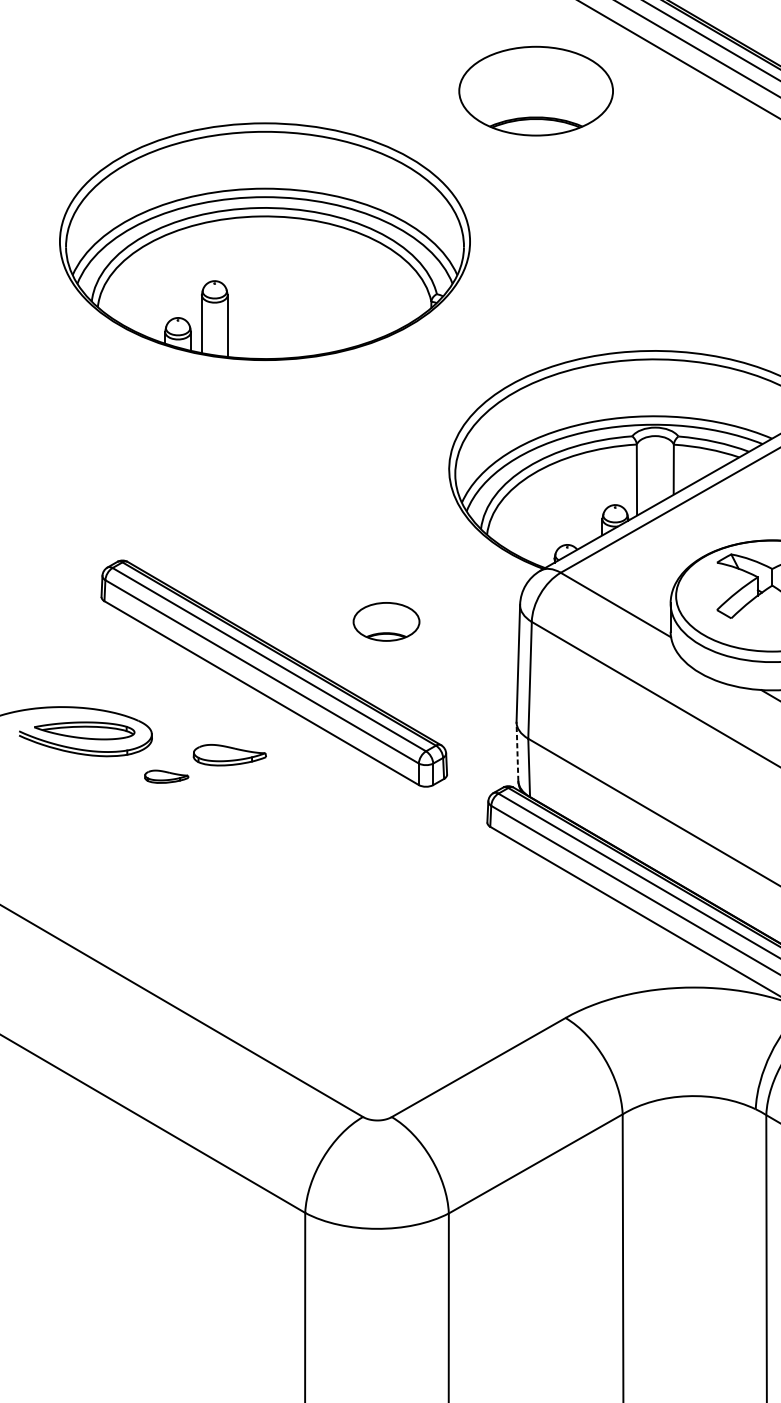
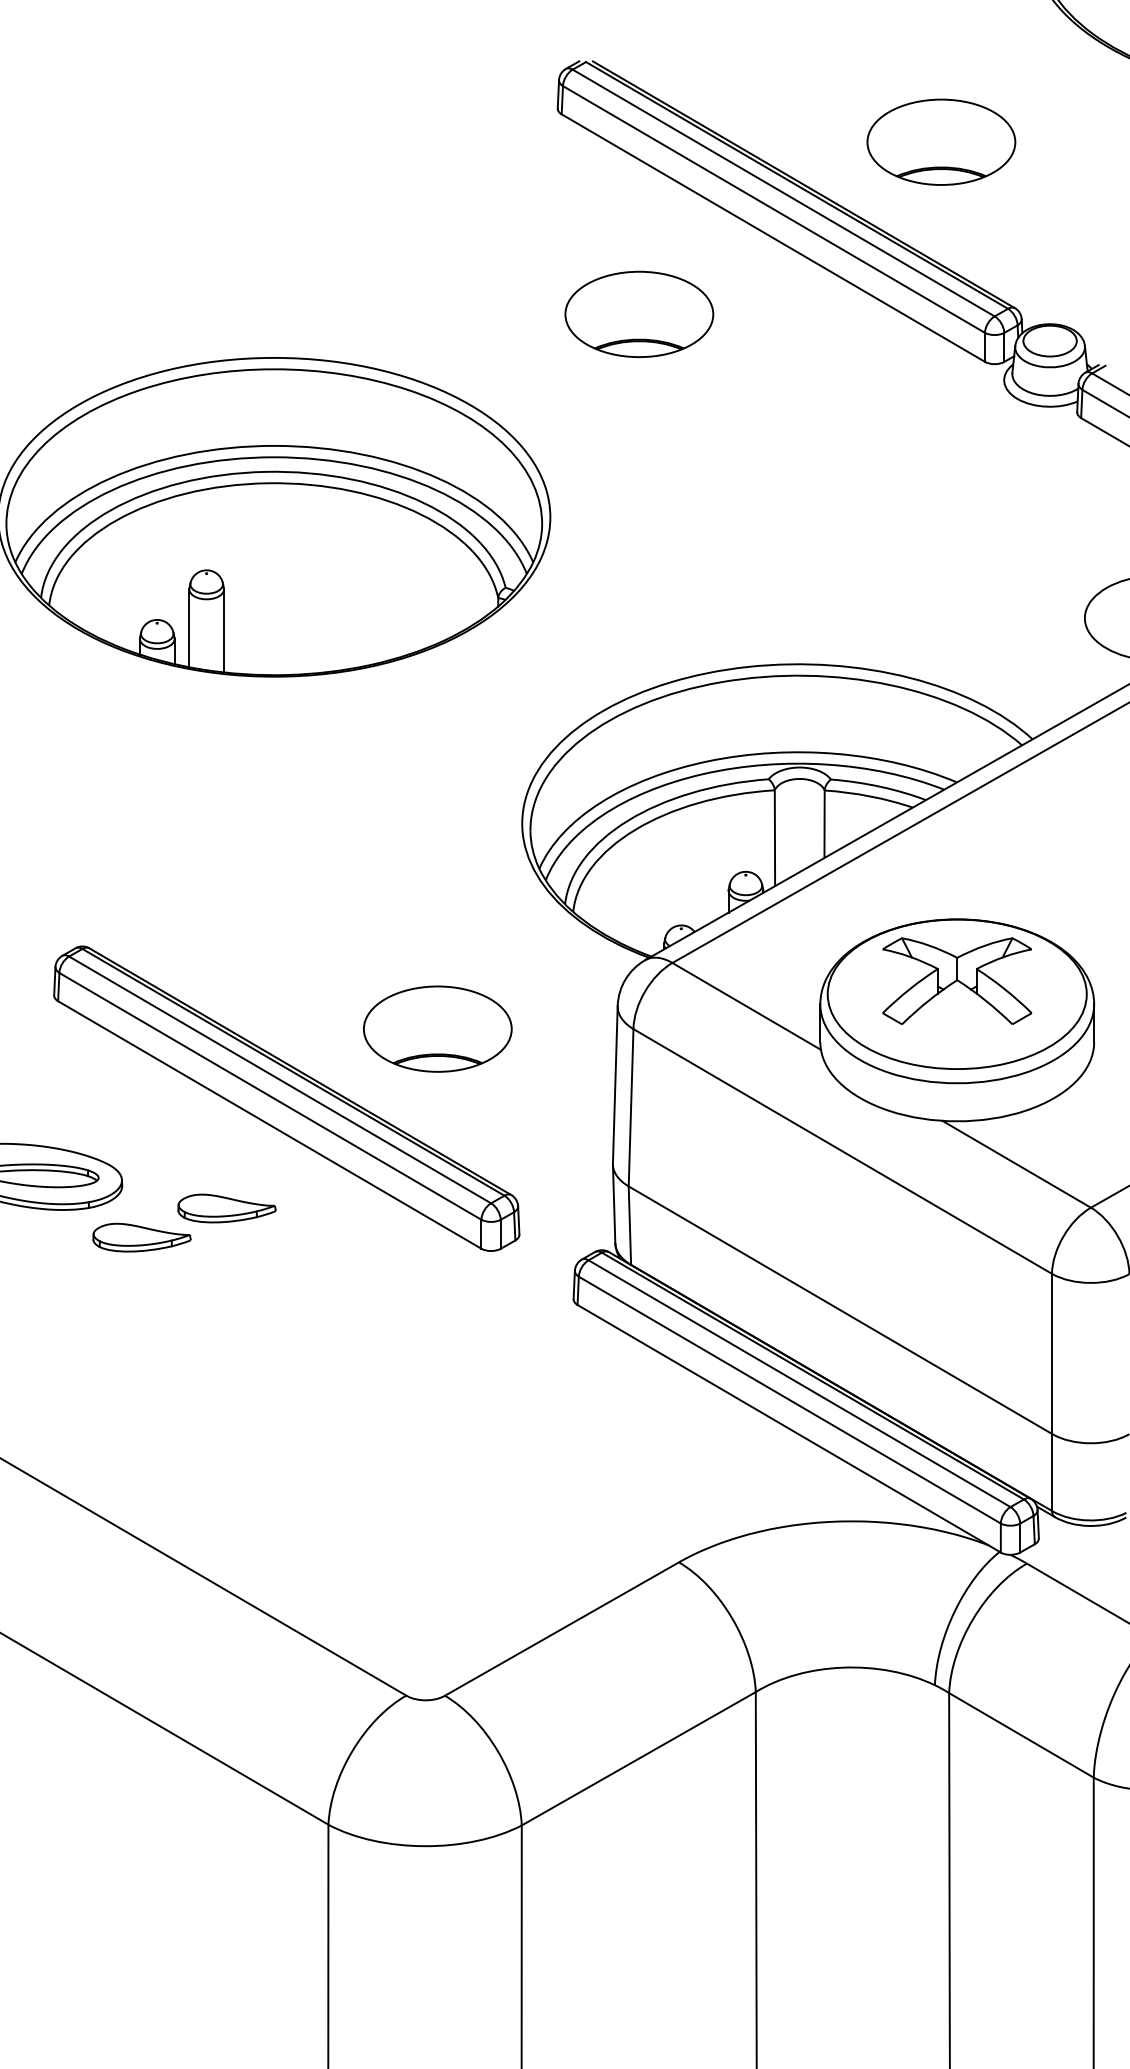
part: (536, 90) -> (639, 313), size x0.71
part: (386, 621) -> (437, 1028), size x1.67
line: (517, 751) -> (614, 1203), dashed -> solid
part: (166, 776) -> (141, 1237), size x1.67

